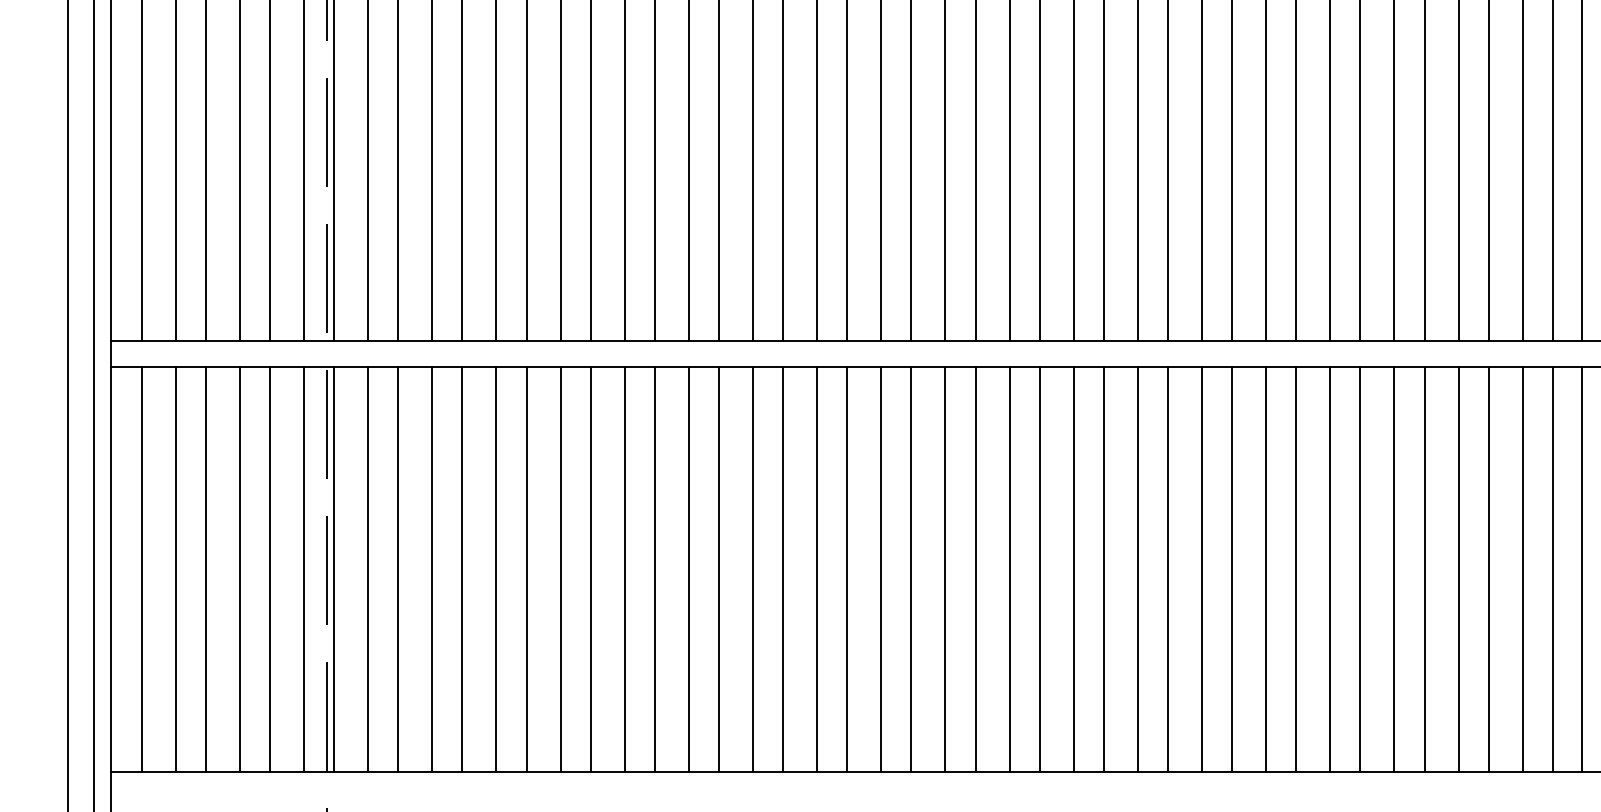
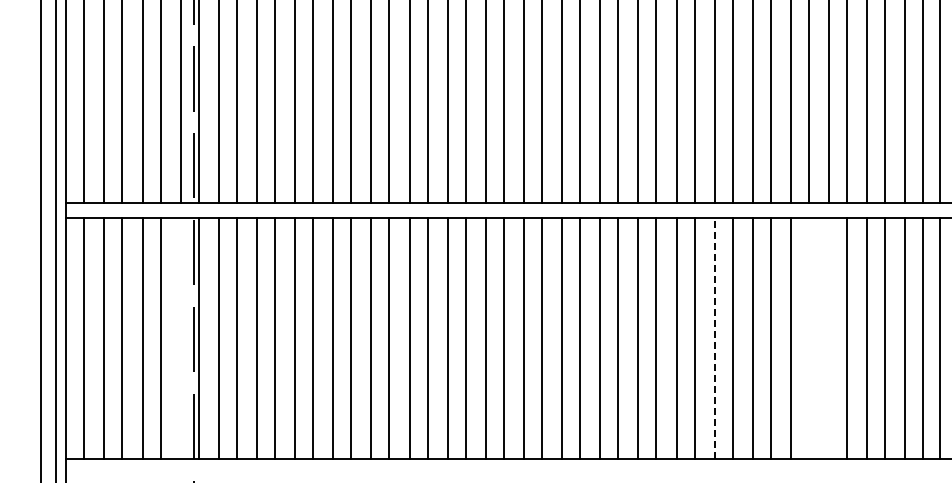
line: (303, 569) -> (180, 338), removed
line: (1201, 569) -> (714, 338), solid -> dashed
line: (1359, 569) -> (808, 338), removed
line: (1394, 569) -> (829, 338), removed

